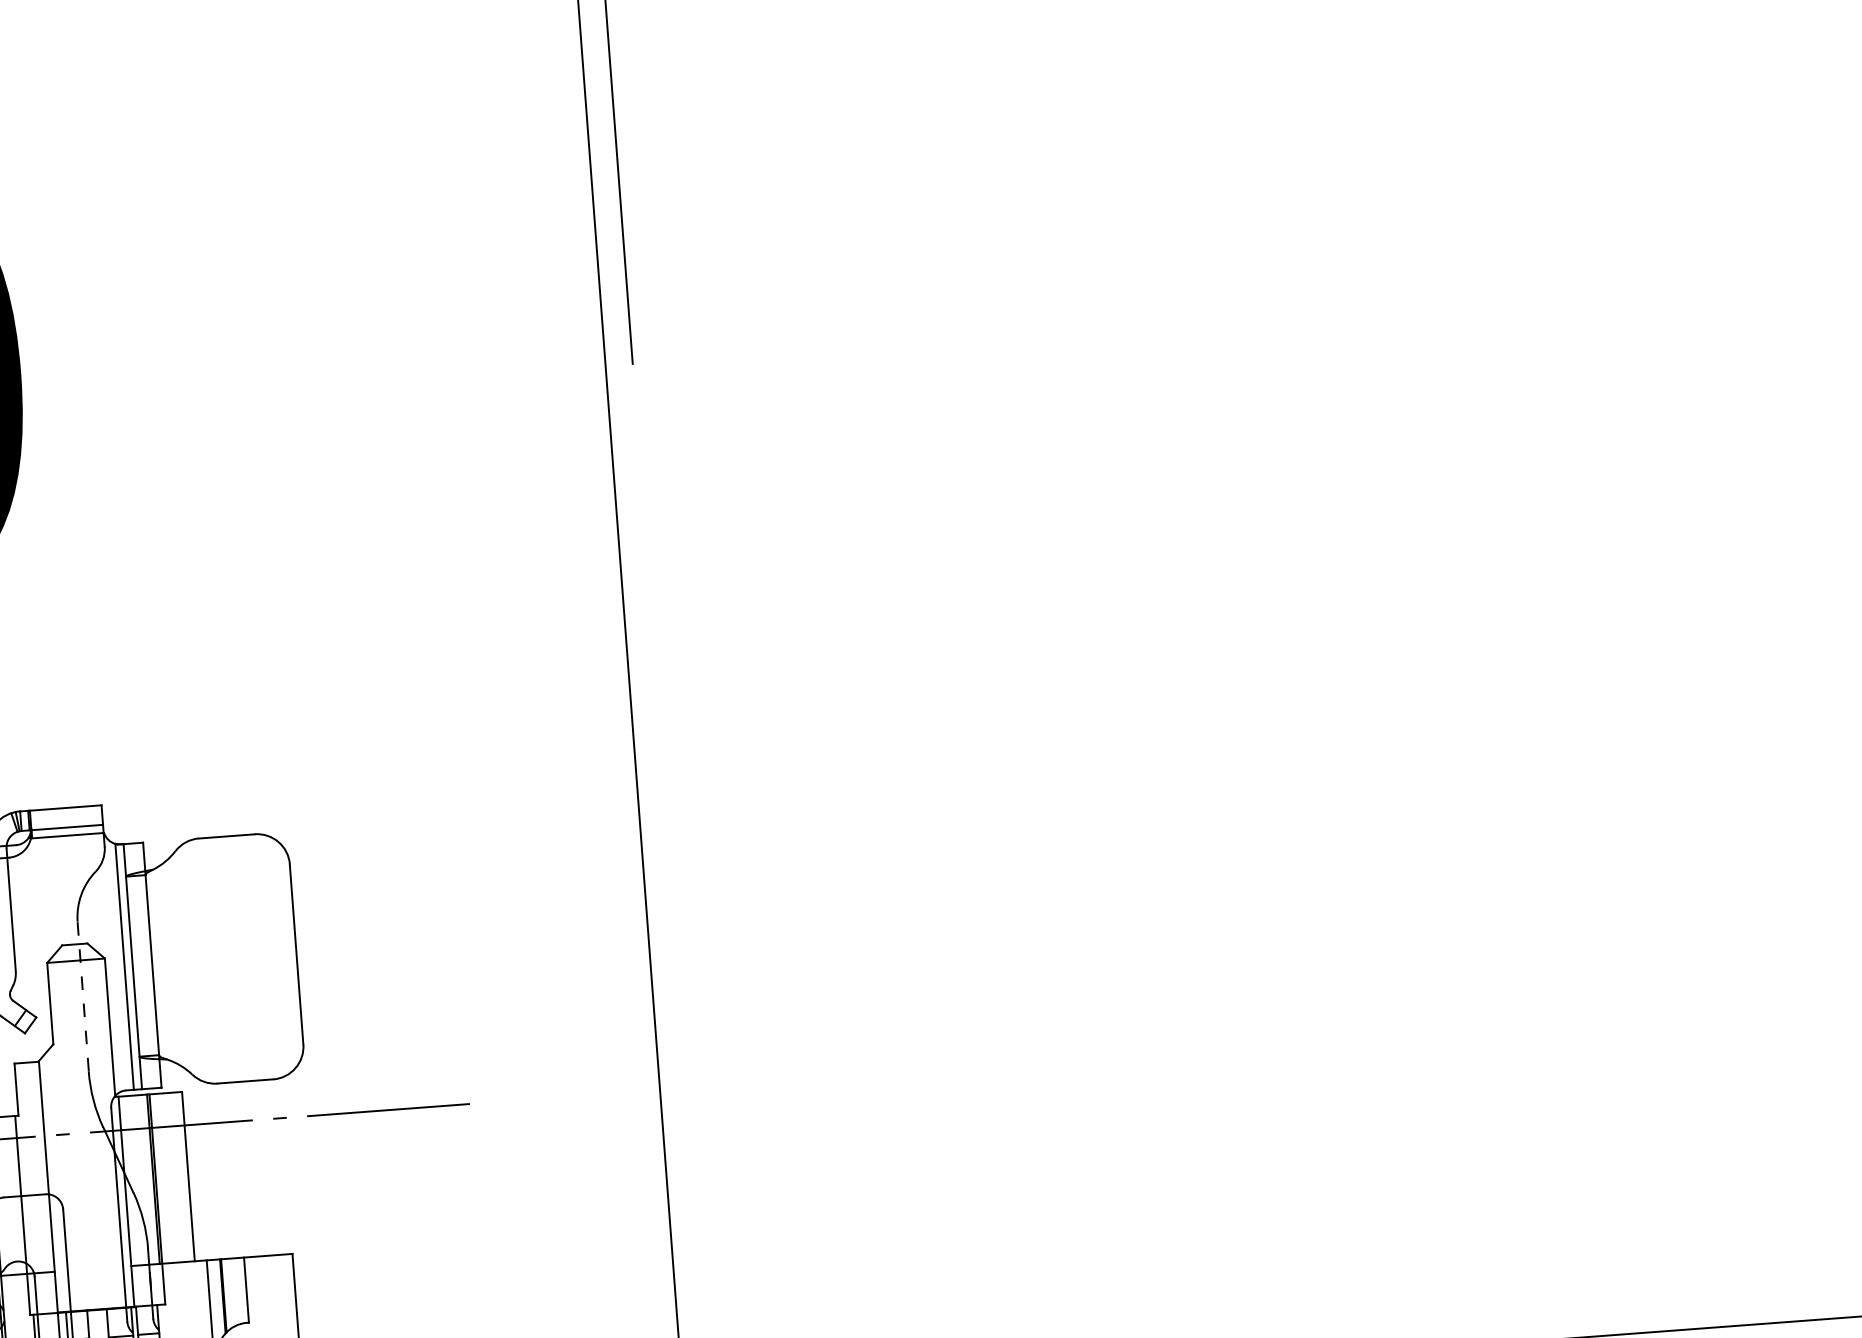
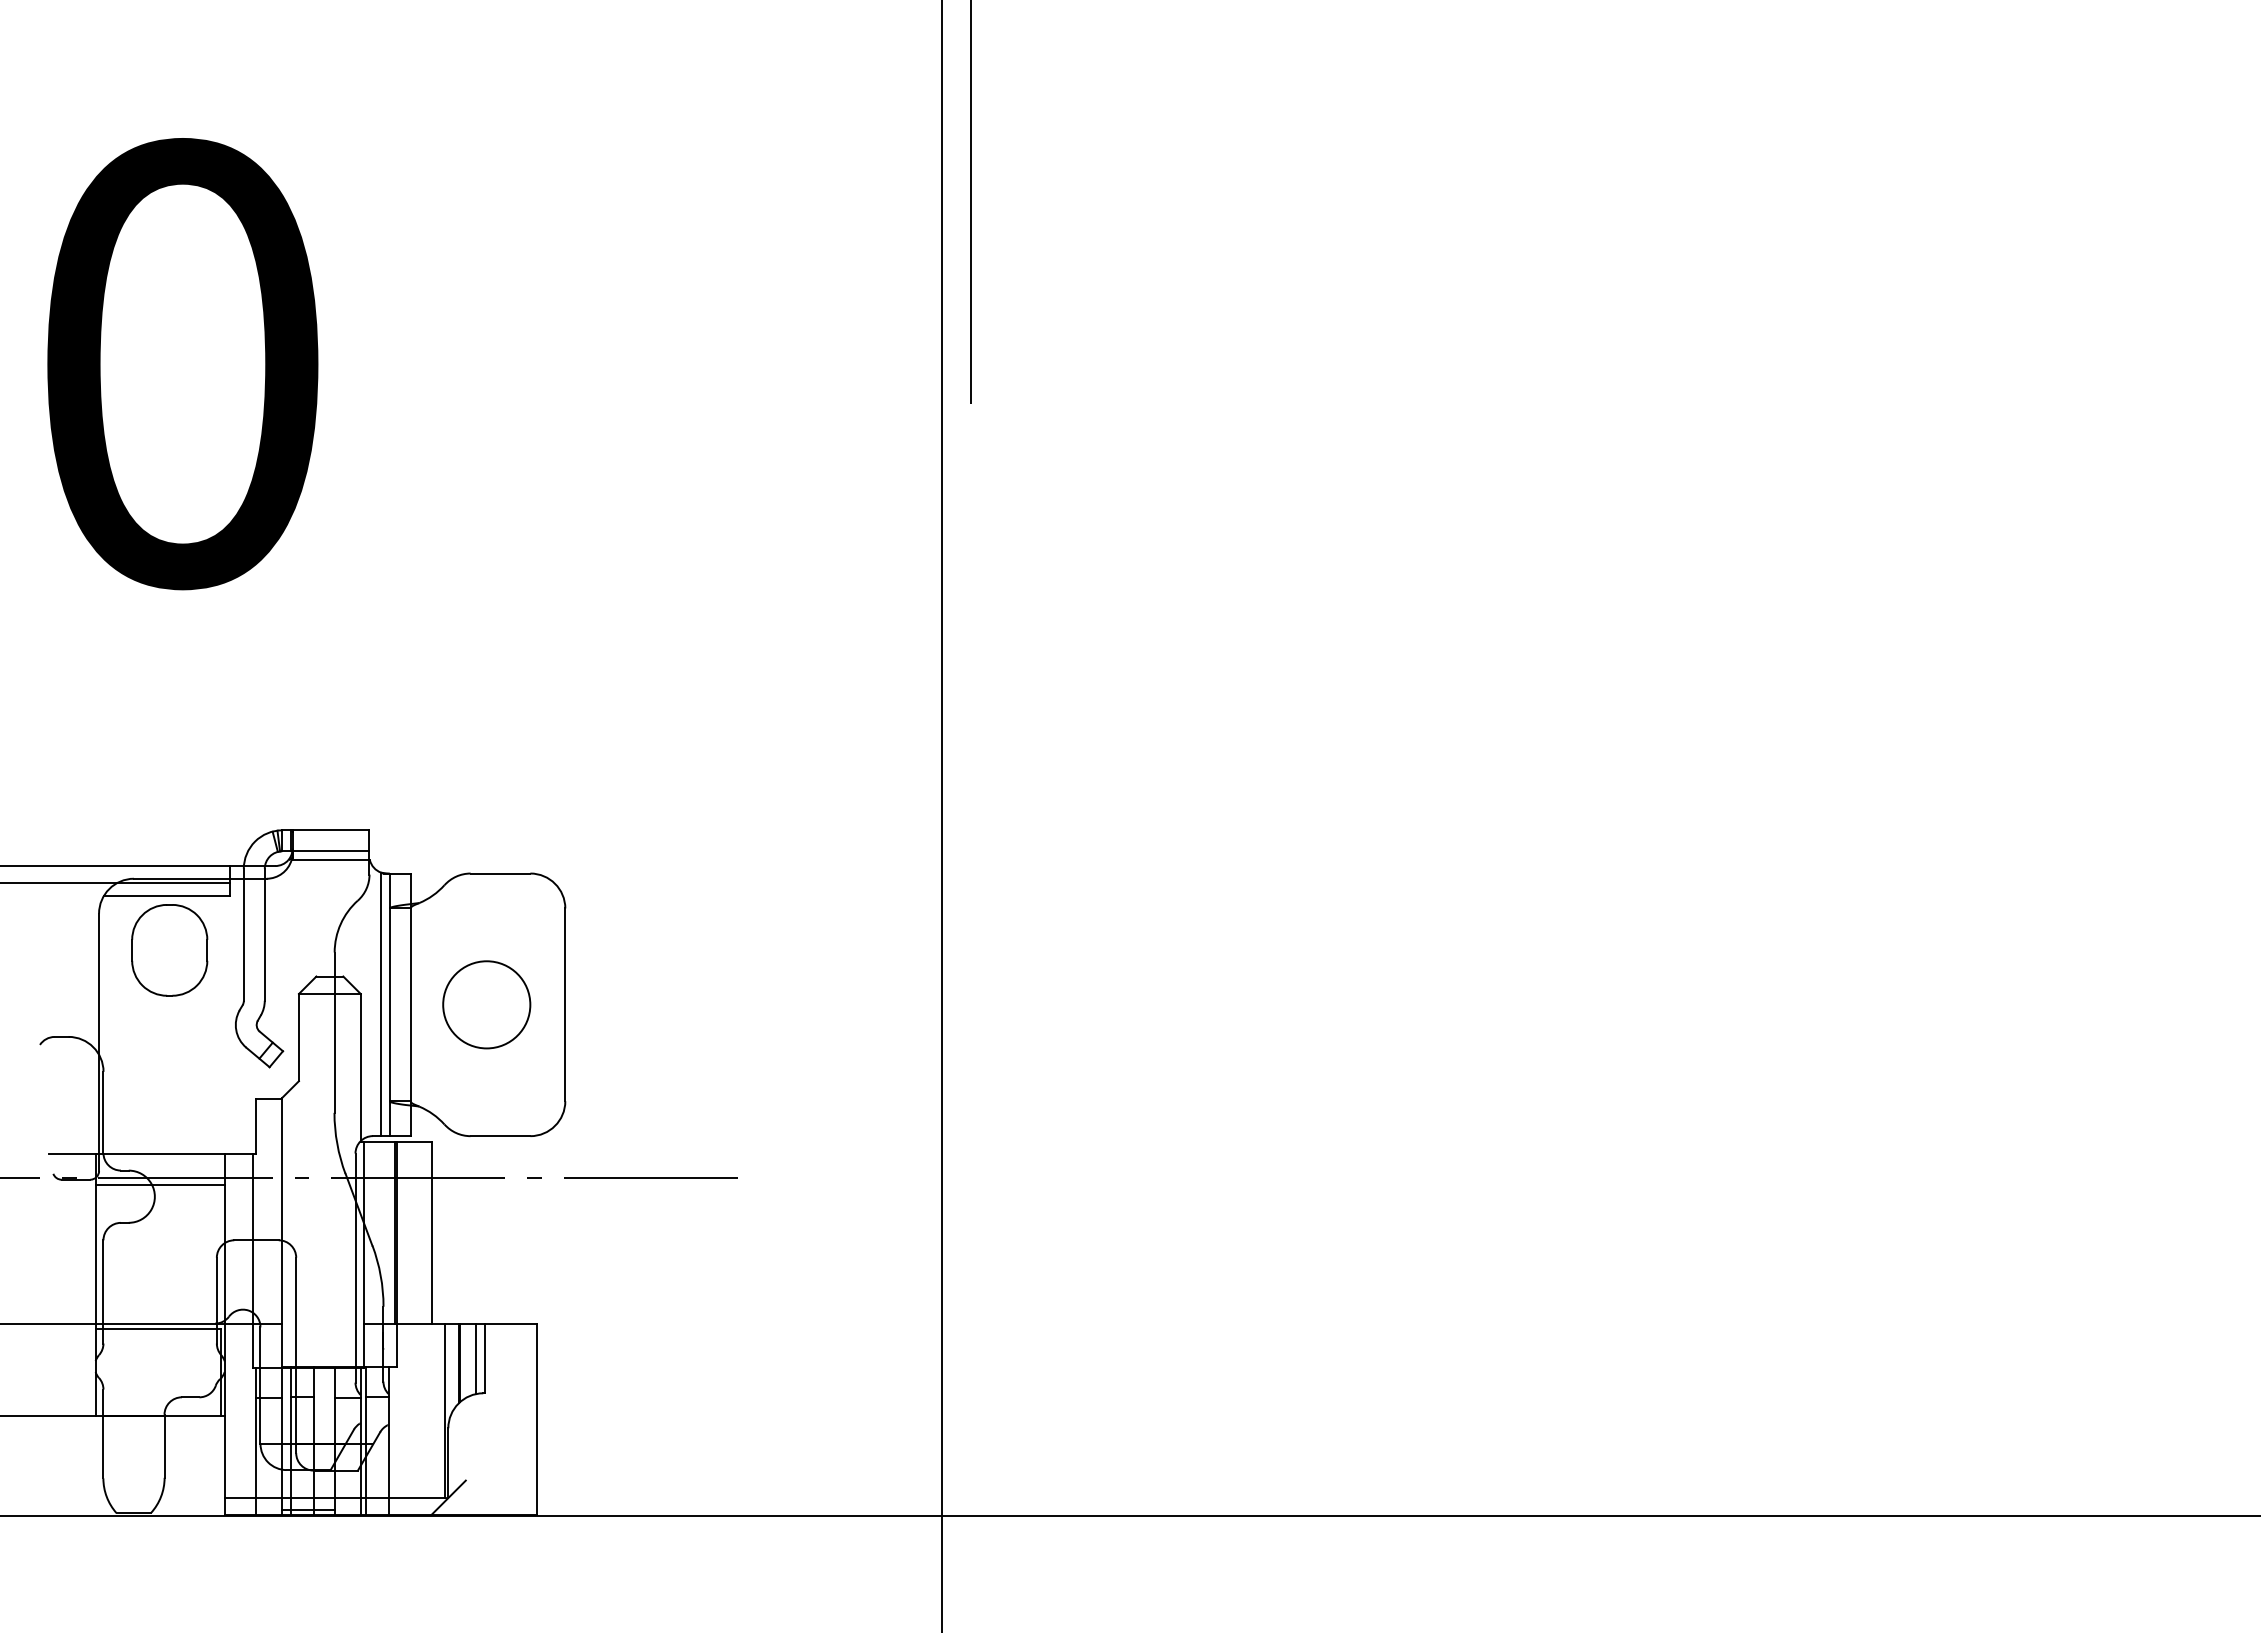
part: (223, 959) -> (486, 1004), added
line: (83, 996) -> (334, 1032), dashed -> solid
line: (237, 1290) -> (475, 1358), added

